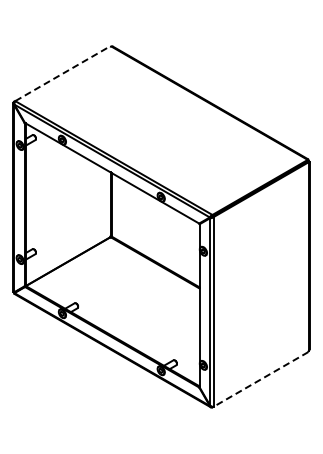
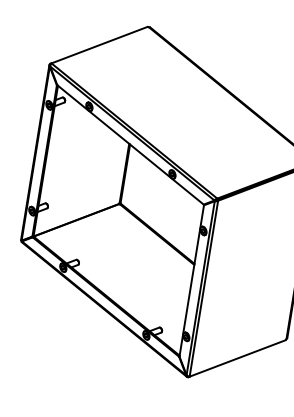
line: (62, 73) -> (99, 44), dashed -> solid
line: (261, 379) -> (238, 358), dashed -> solid

